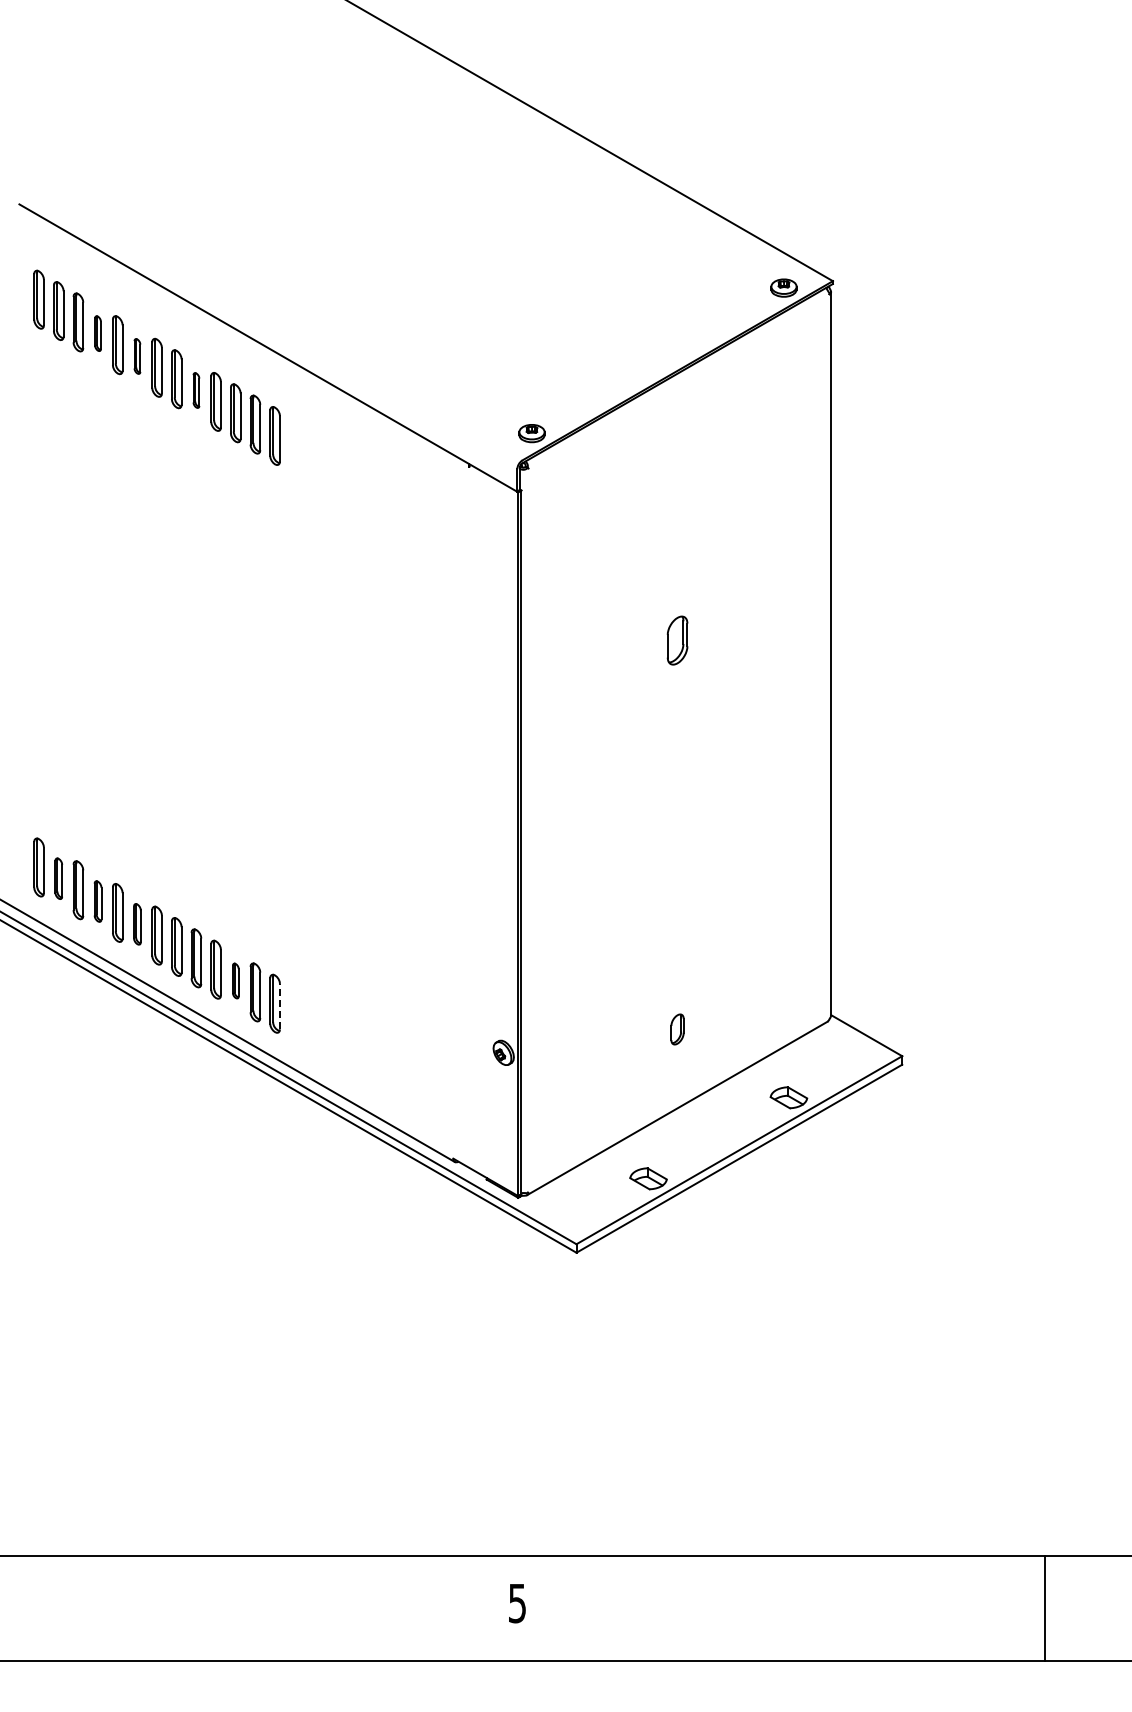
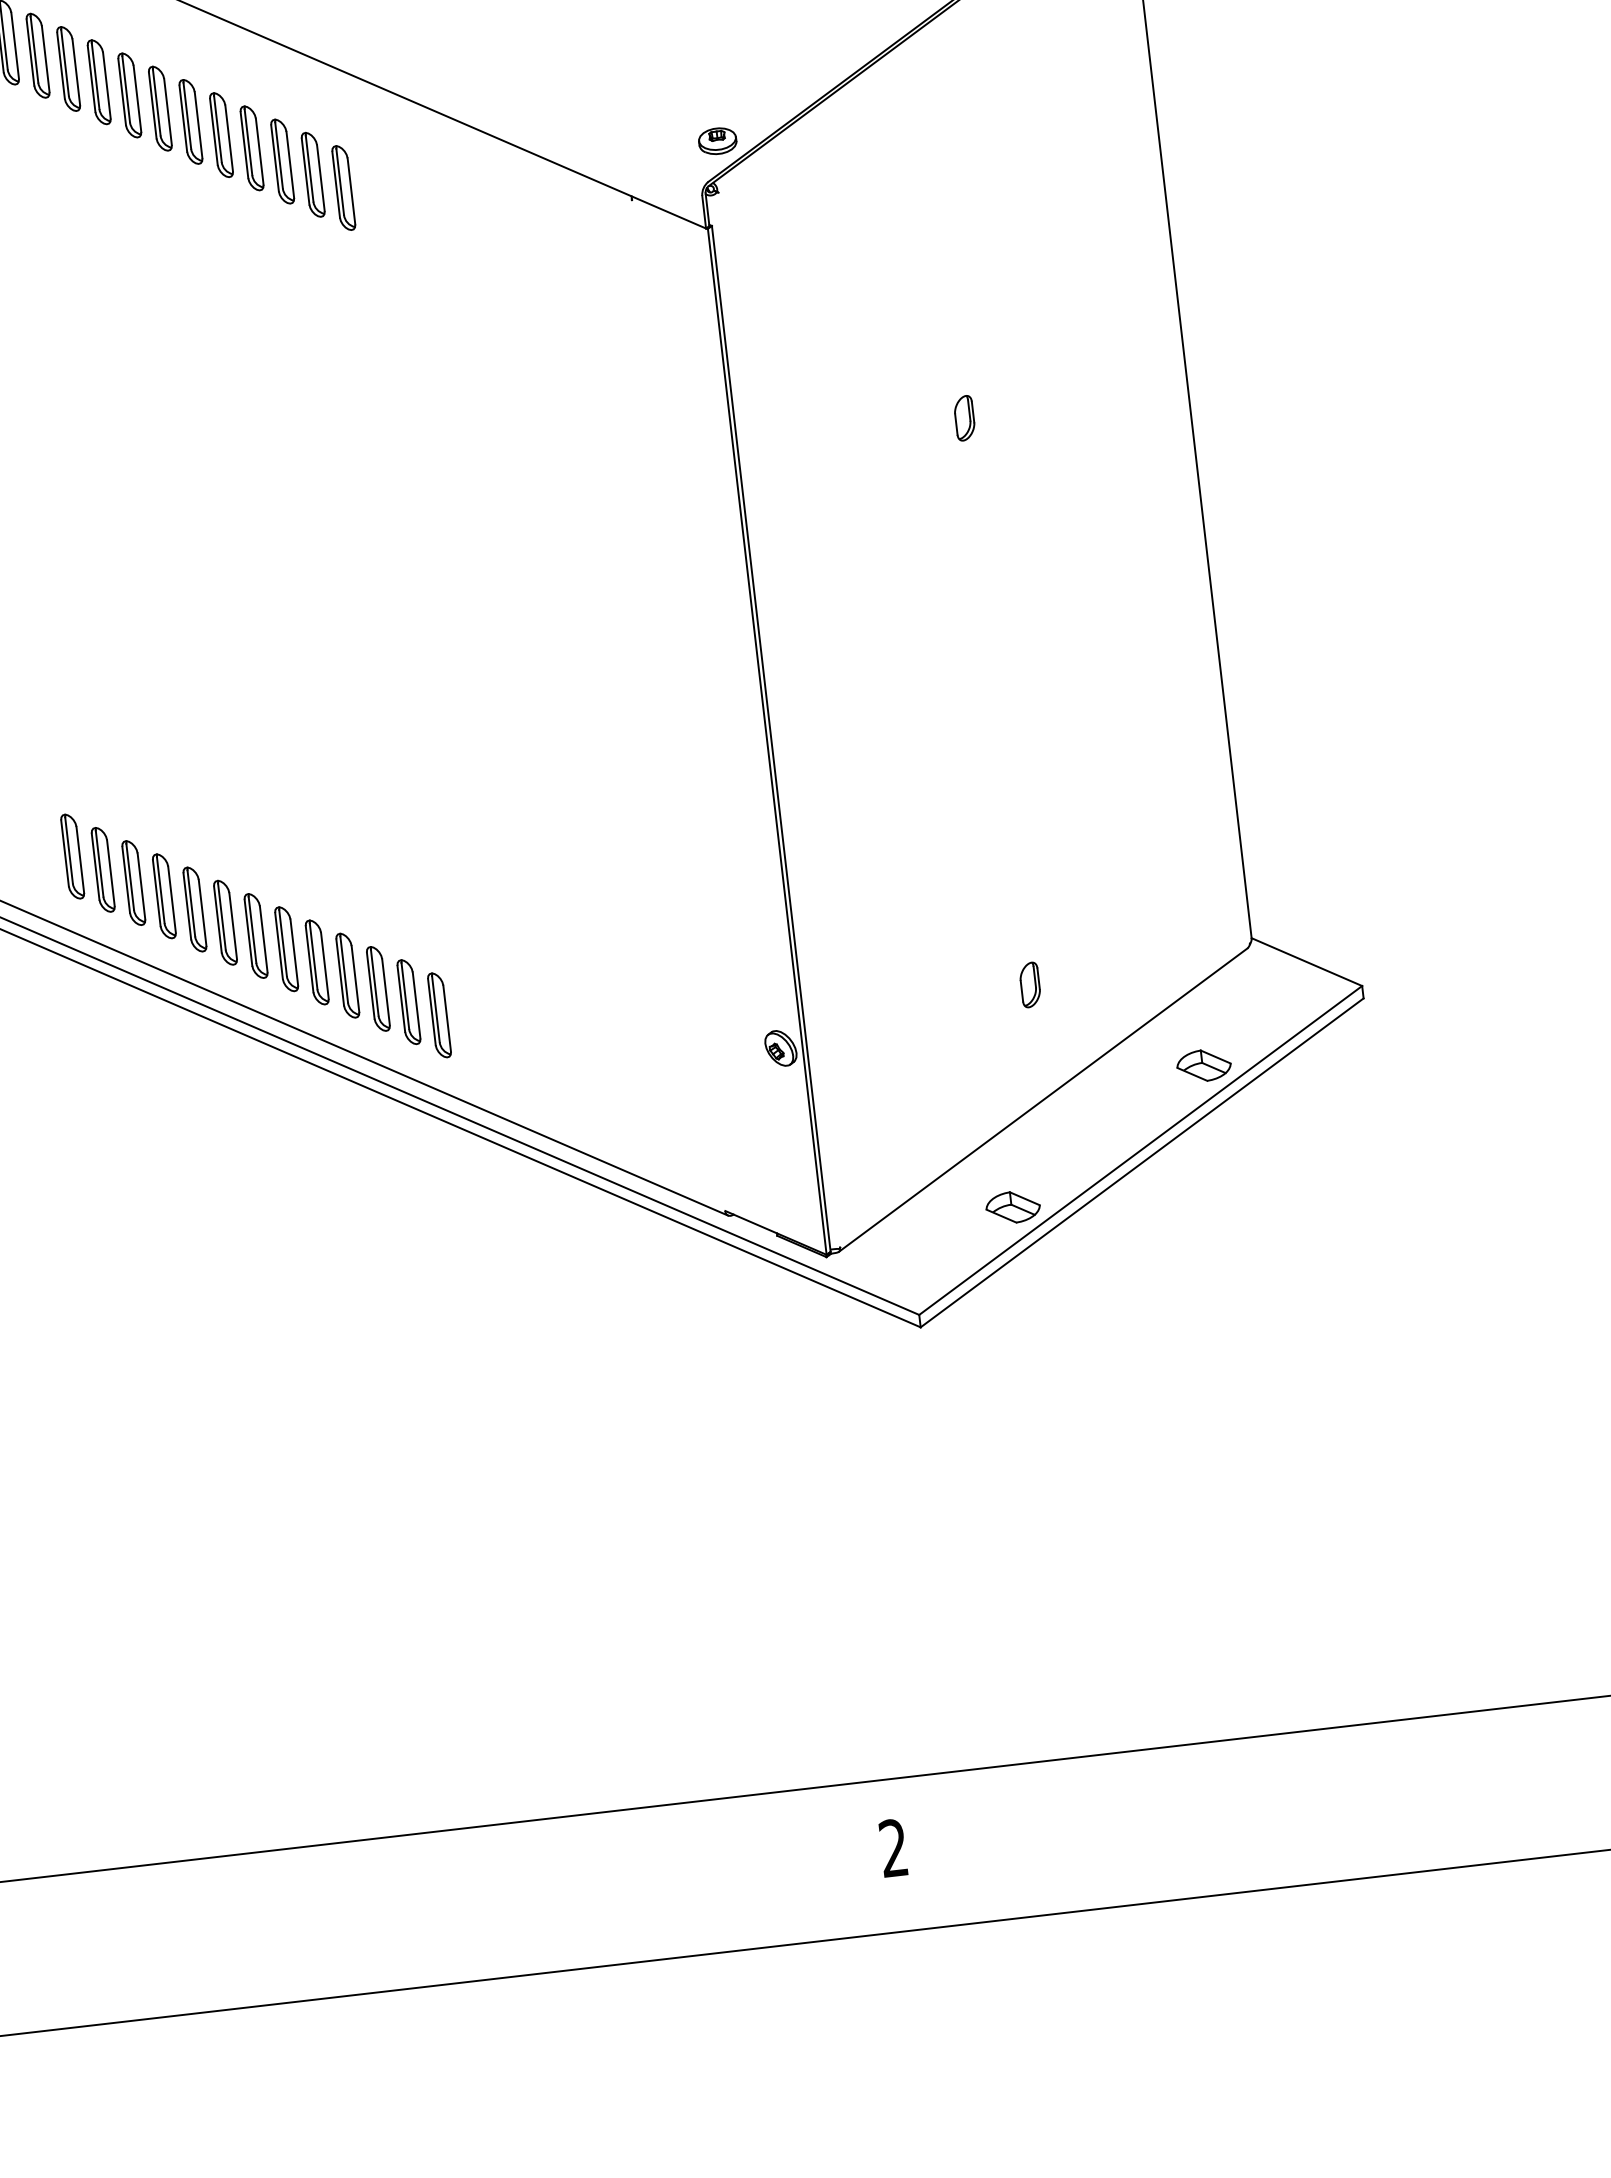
part: (97, 333) -> (67, 68), size x1.67
part: (137, 356) -> (129, 95), size x1.67
part: (196, 390) -> (221, 135), size x1.67
part: (677, 640) -> (964, 418), size x0.62
part: (58, 878) -> (102, 869), size x1.43
part: (97, 901) -> (163, 896), size x1.43
part: (137, 924) -> (225, 923), size x1.43
part: (235, 980) -> (377, 988), size x1.67
line: (280, 1006) -> (447, 1018), dashed -> solid
text: (516, 1603) -> (892, 1848), 5 -> 2

